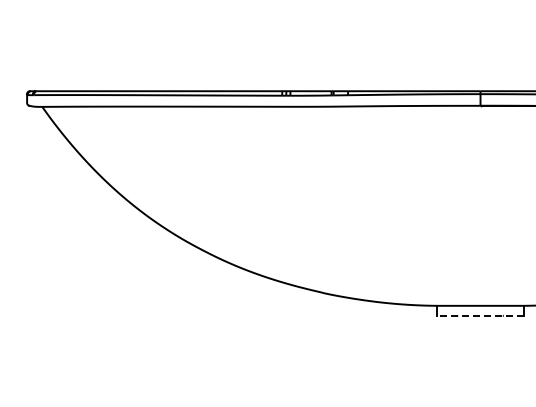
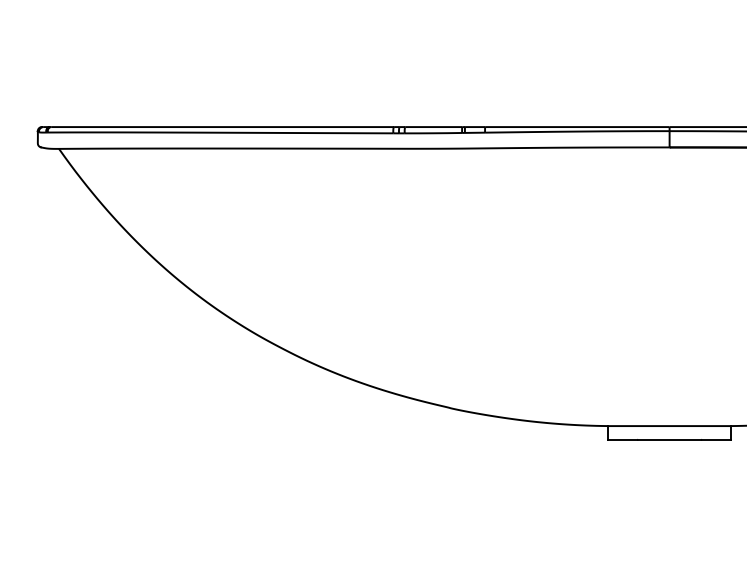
line: (480, 315) -> (669, 439), dashed -> solid

